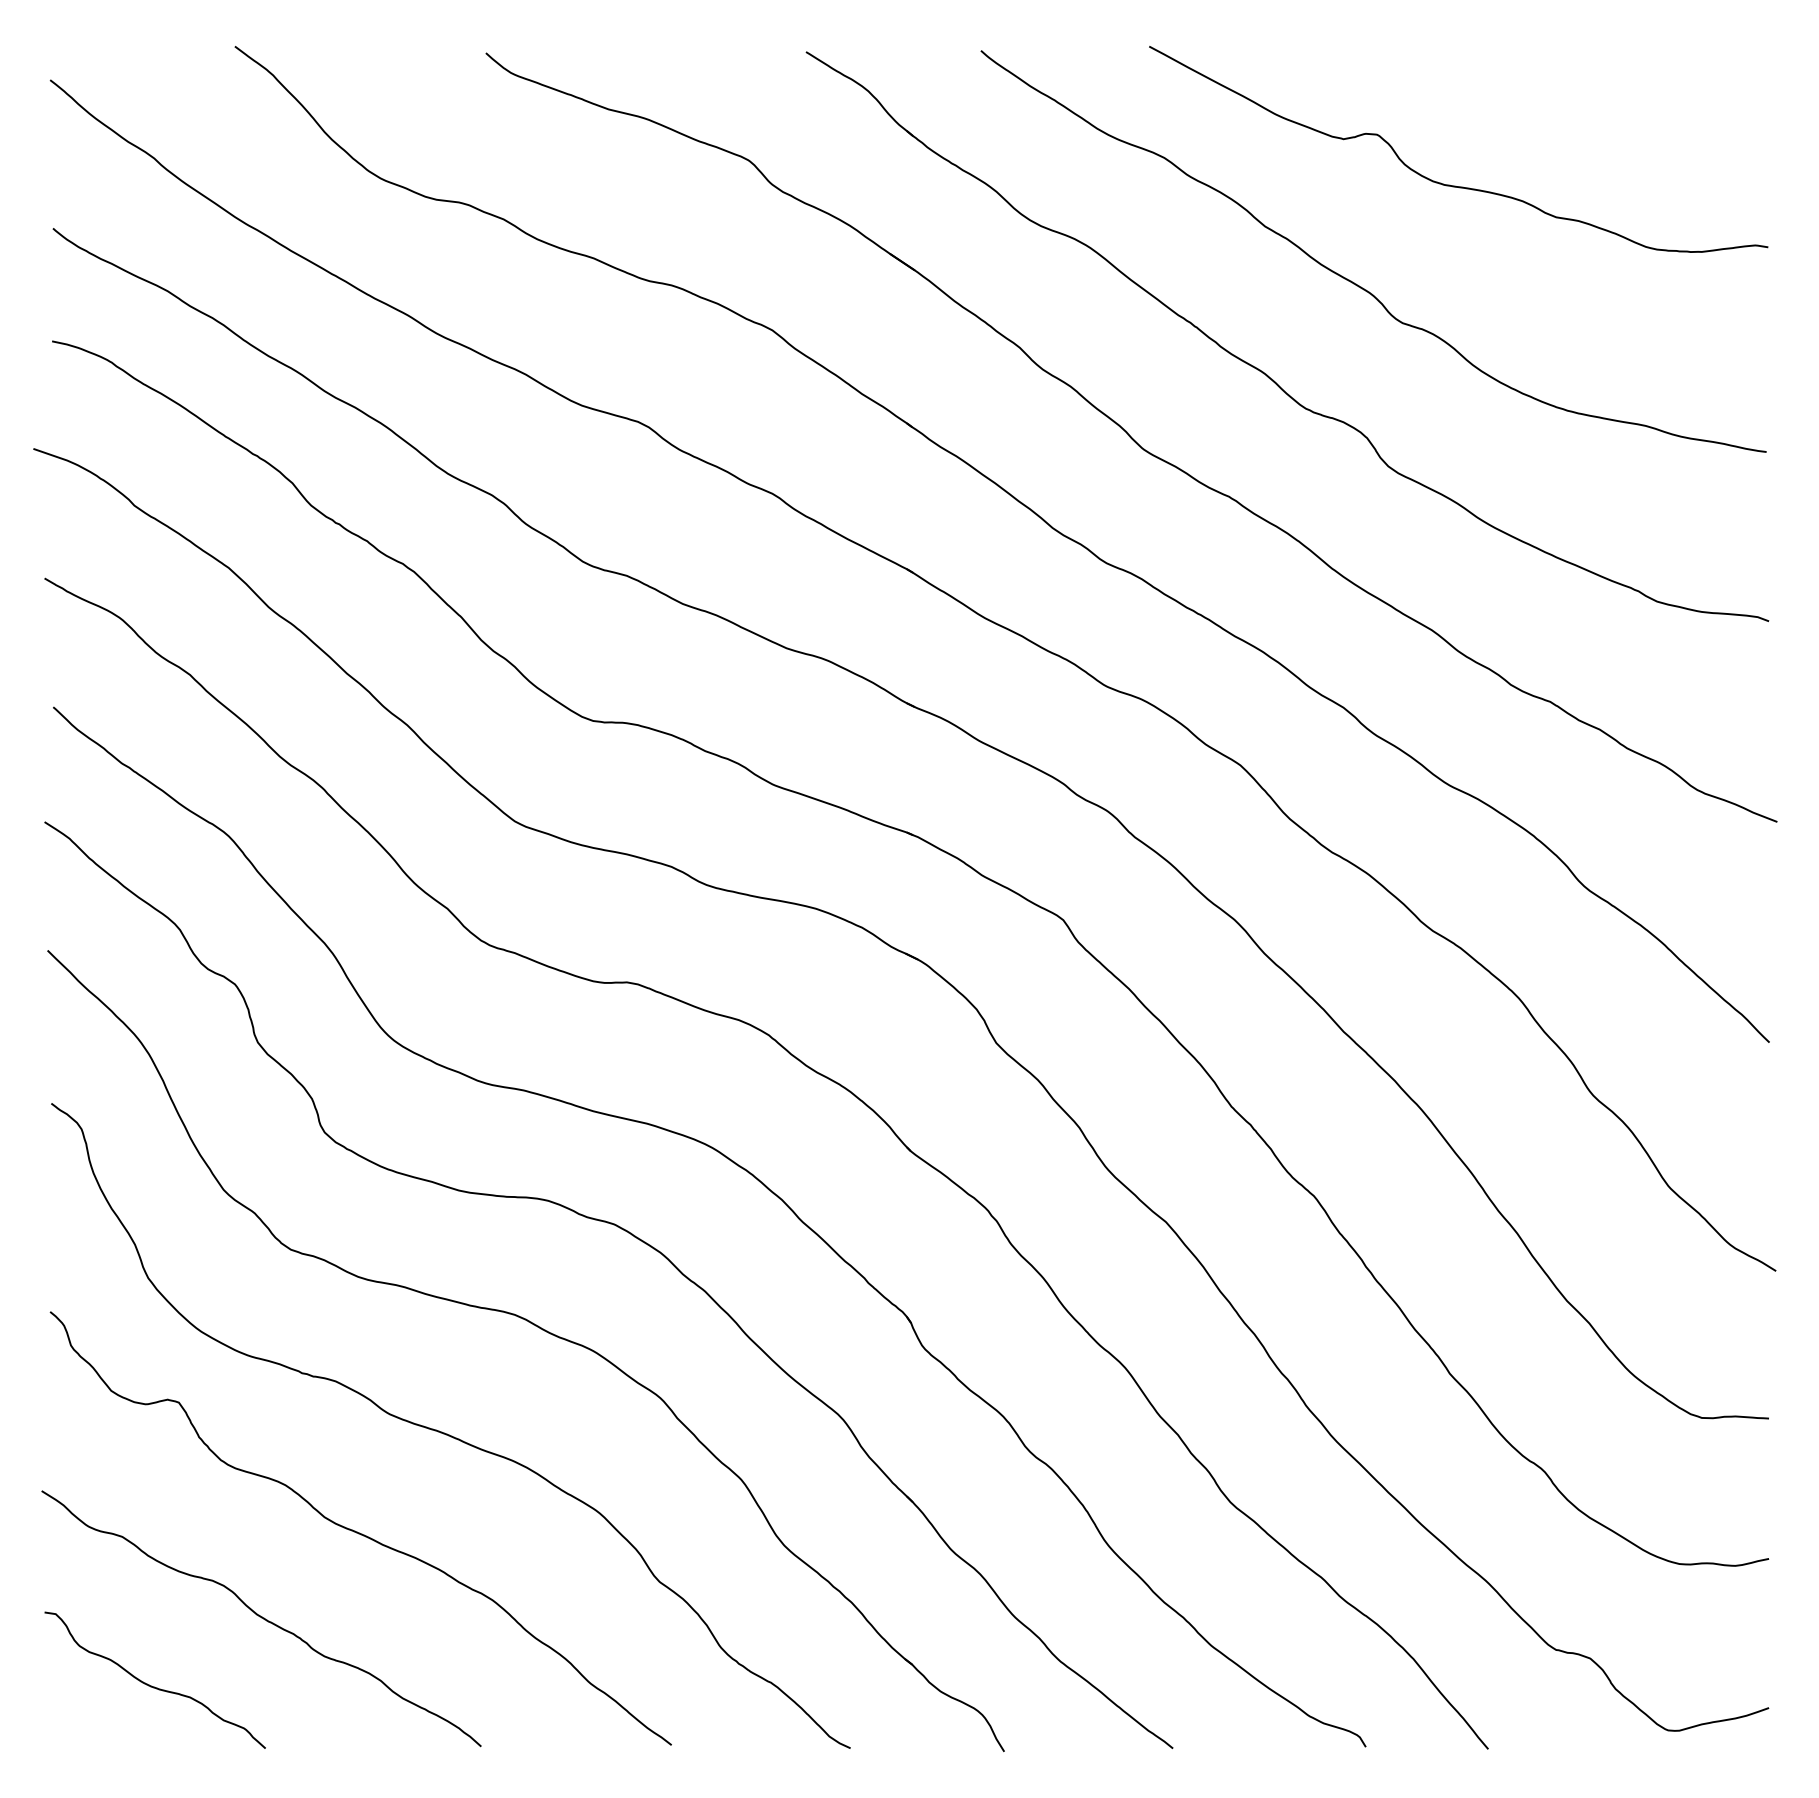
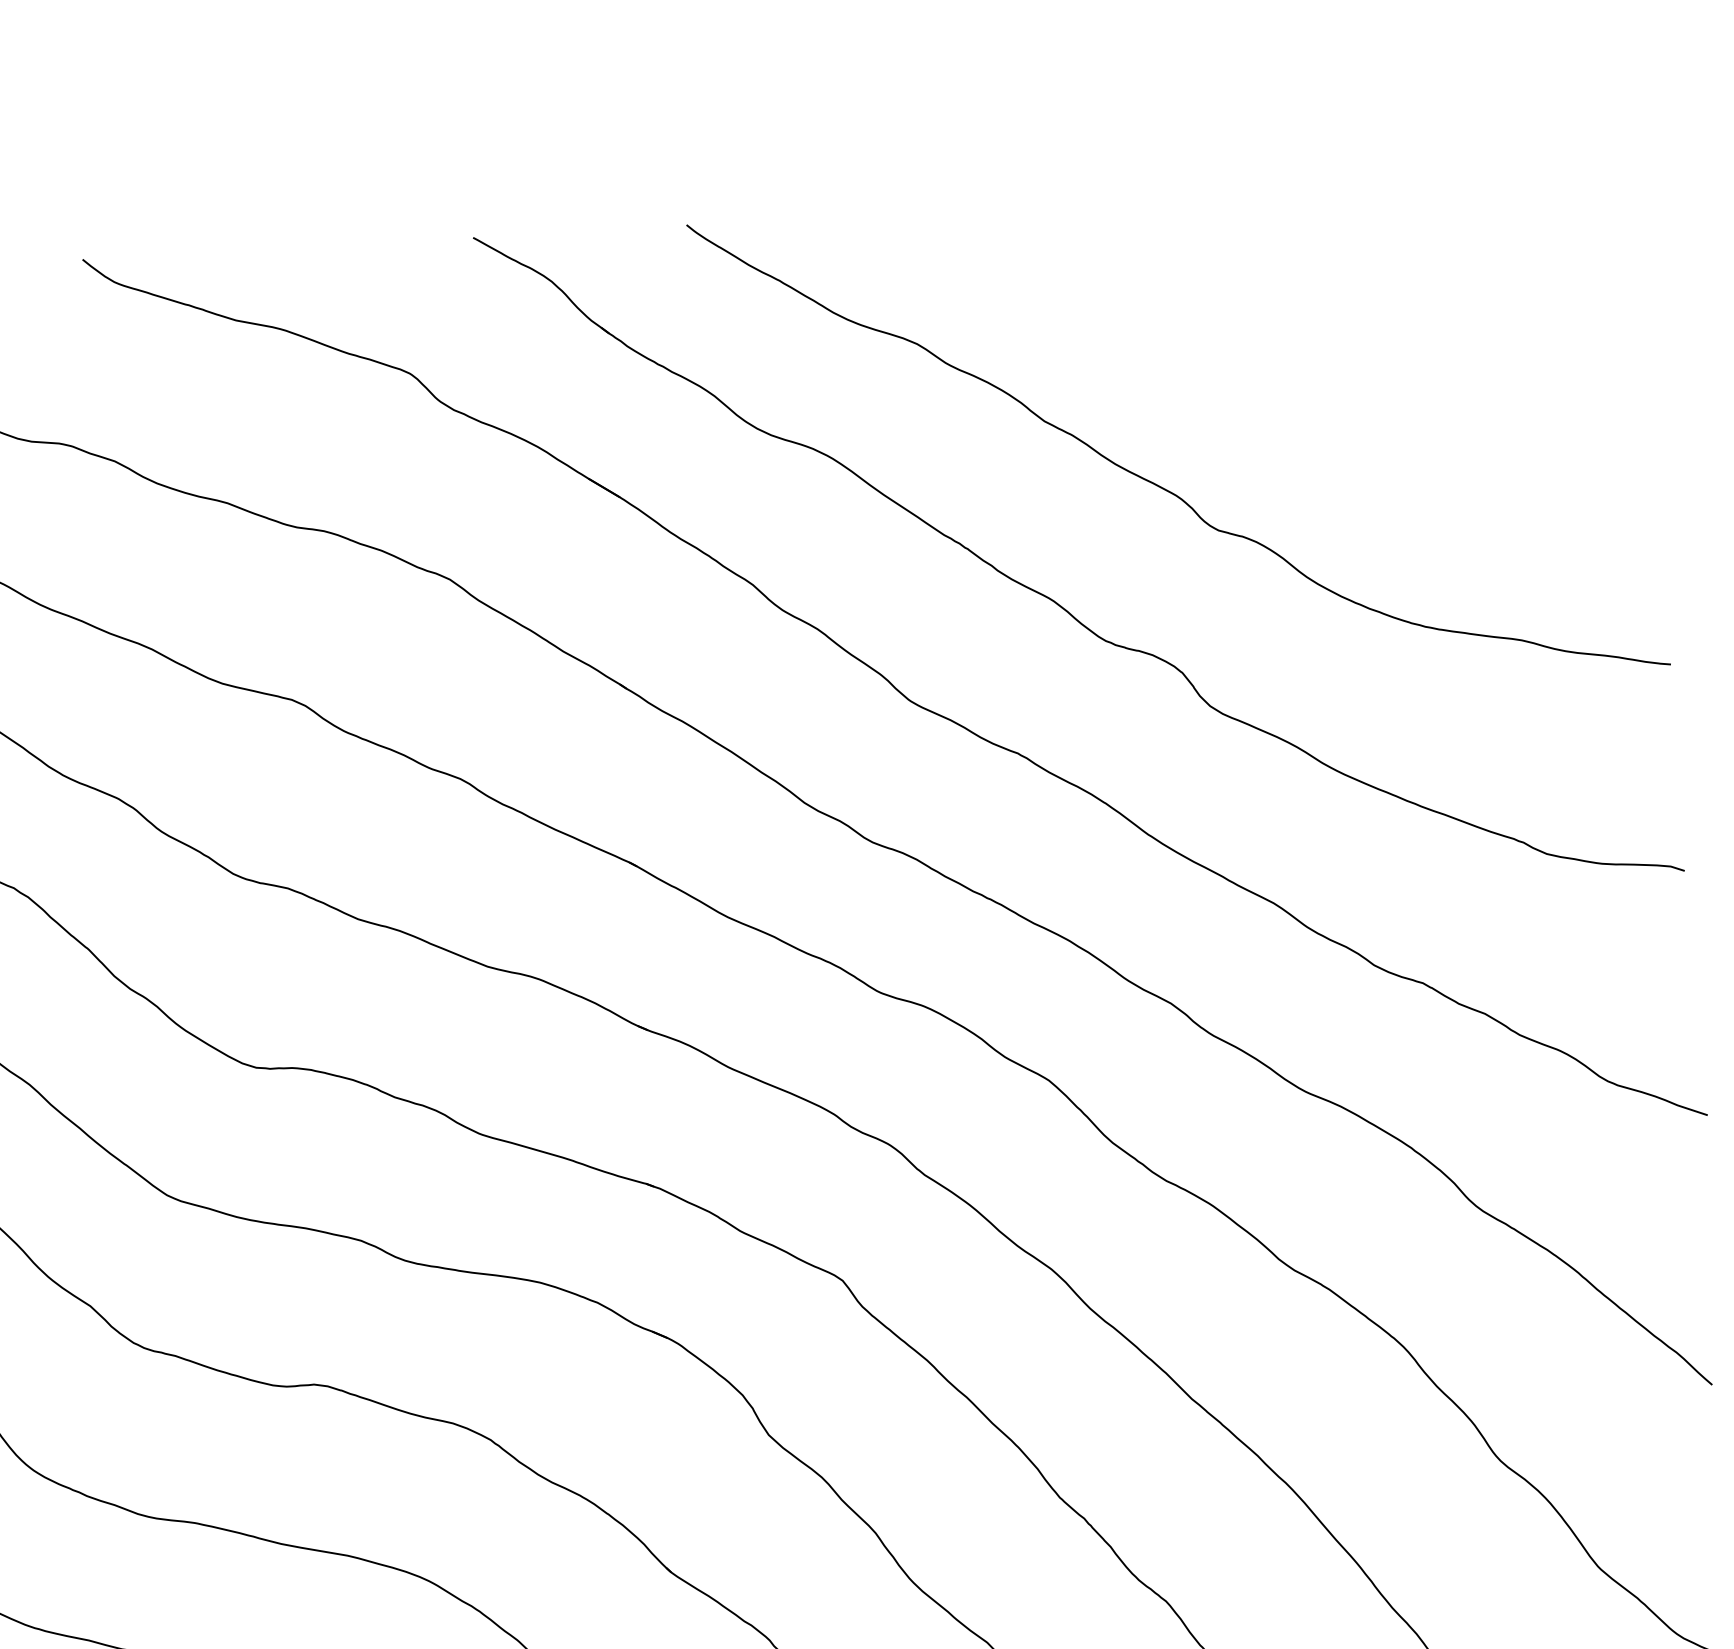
curve: (1455, 185) -> (1274, 359), removed

